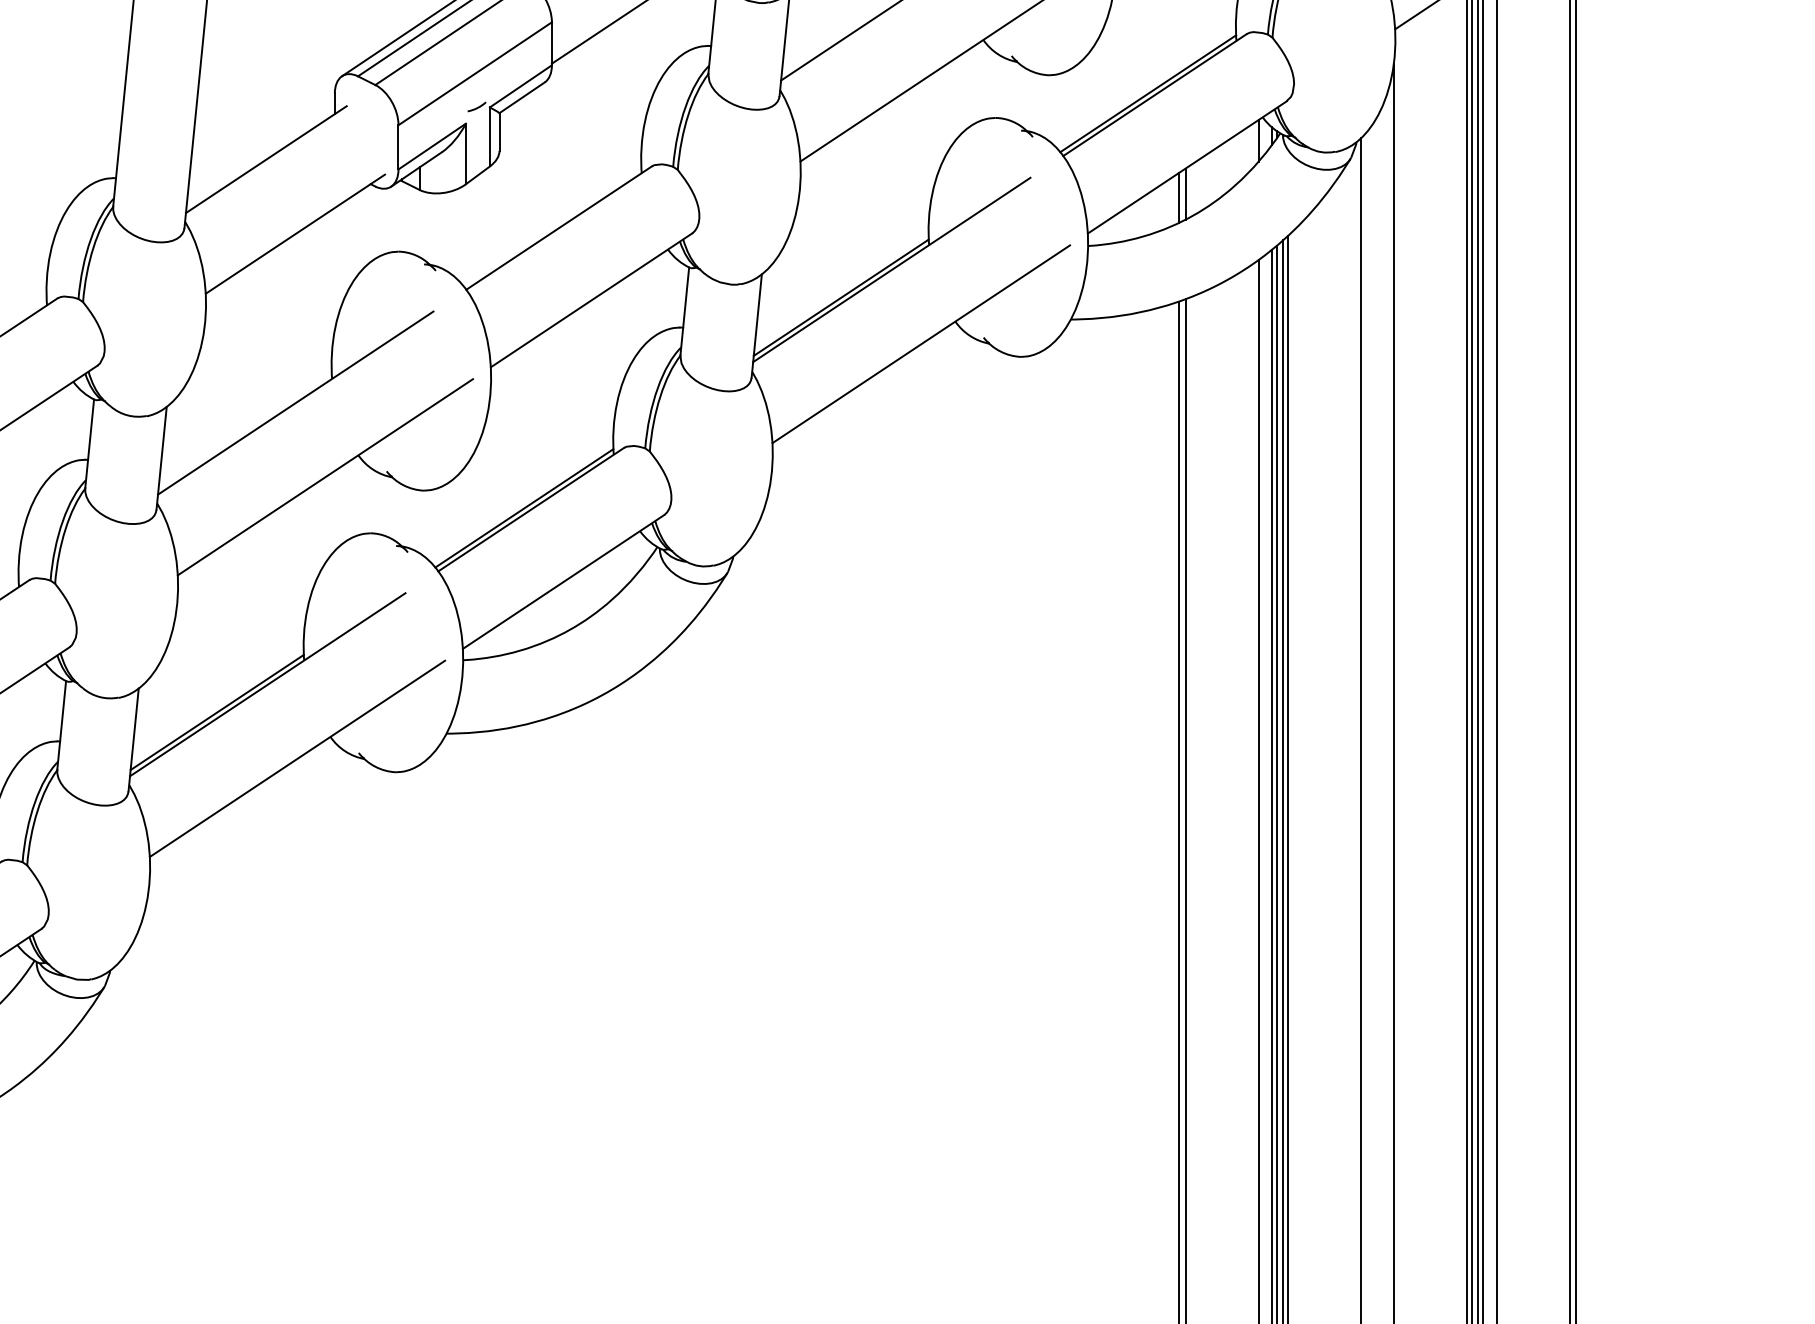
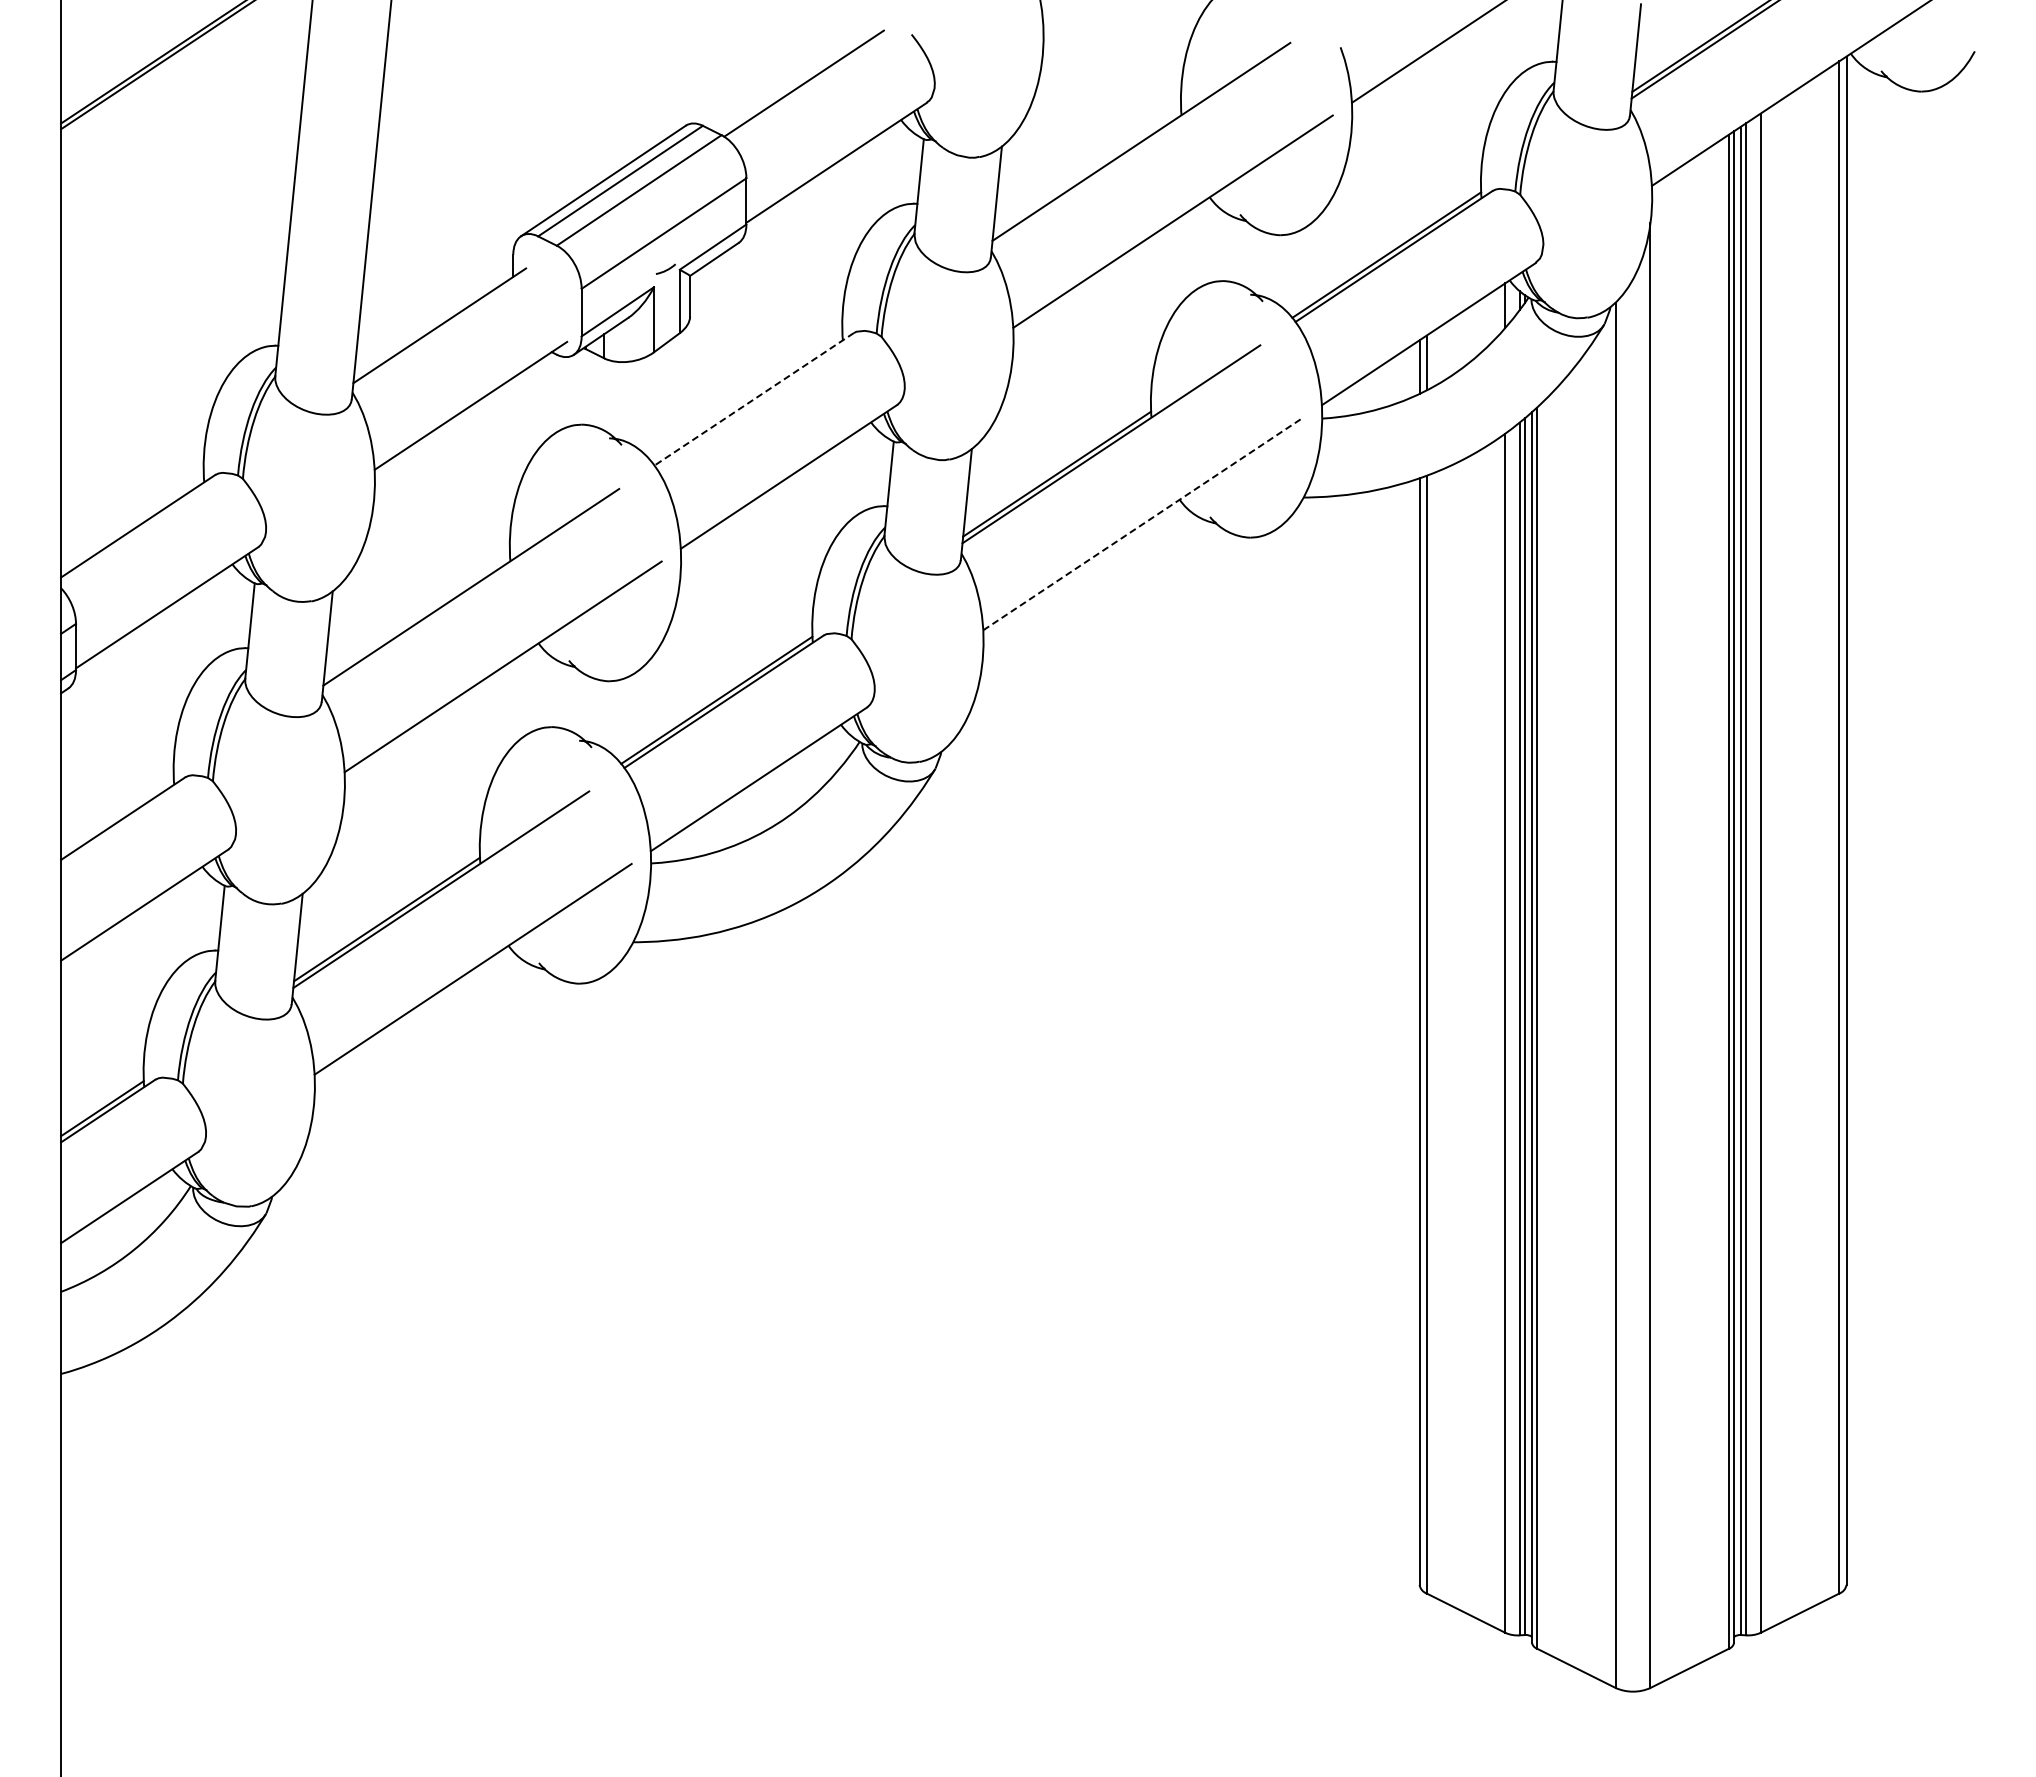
line: (559, 228) -> (754, 399), solid -> dashed
line: (921, 344) -> (1143, 524), solid -> dashed

